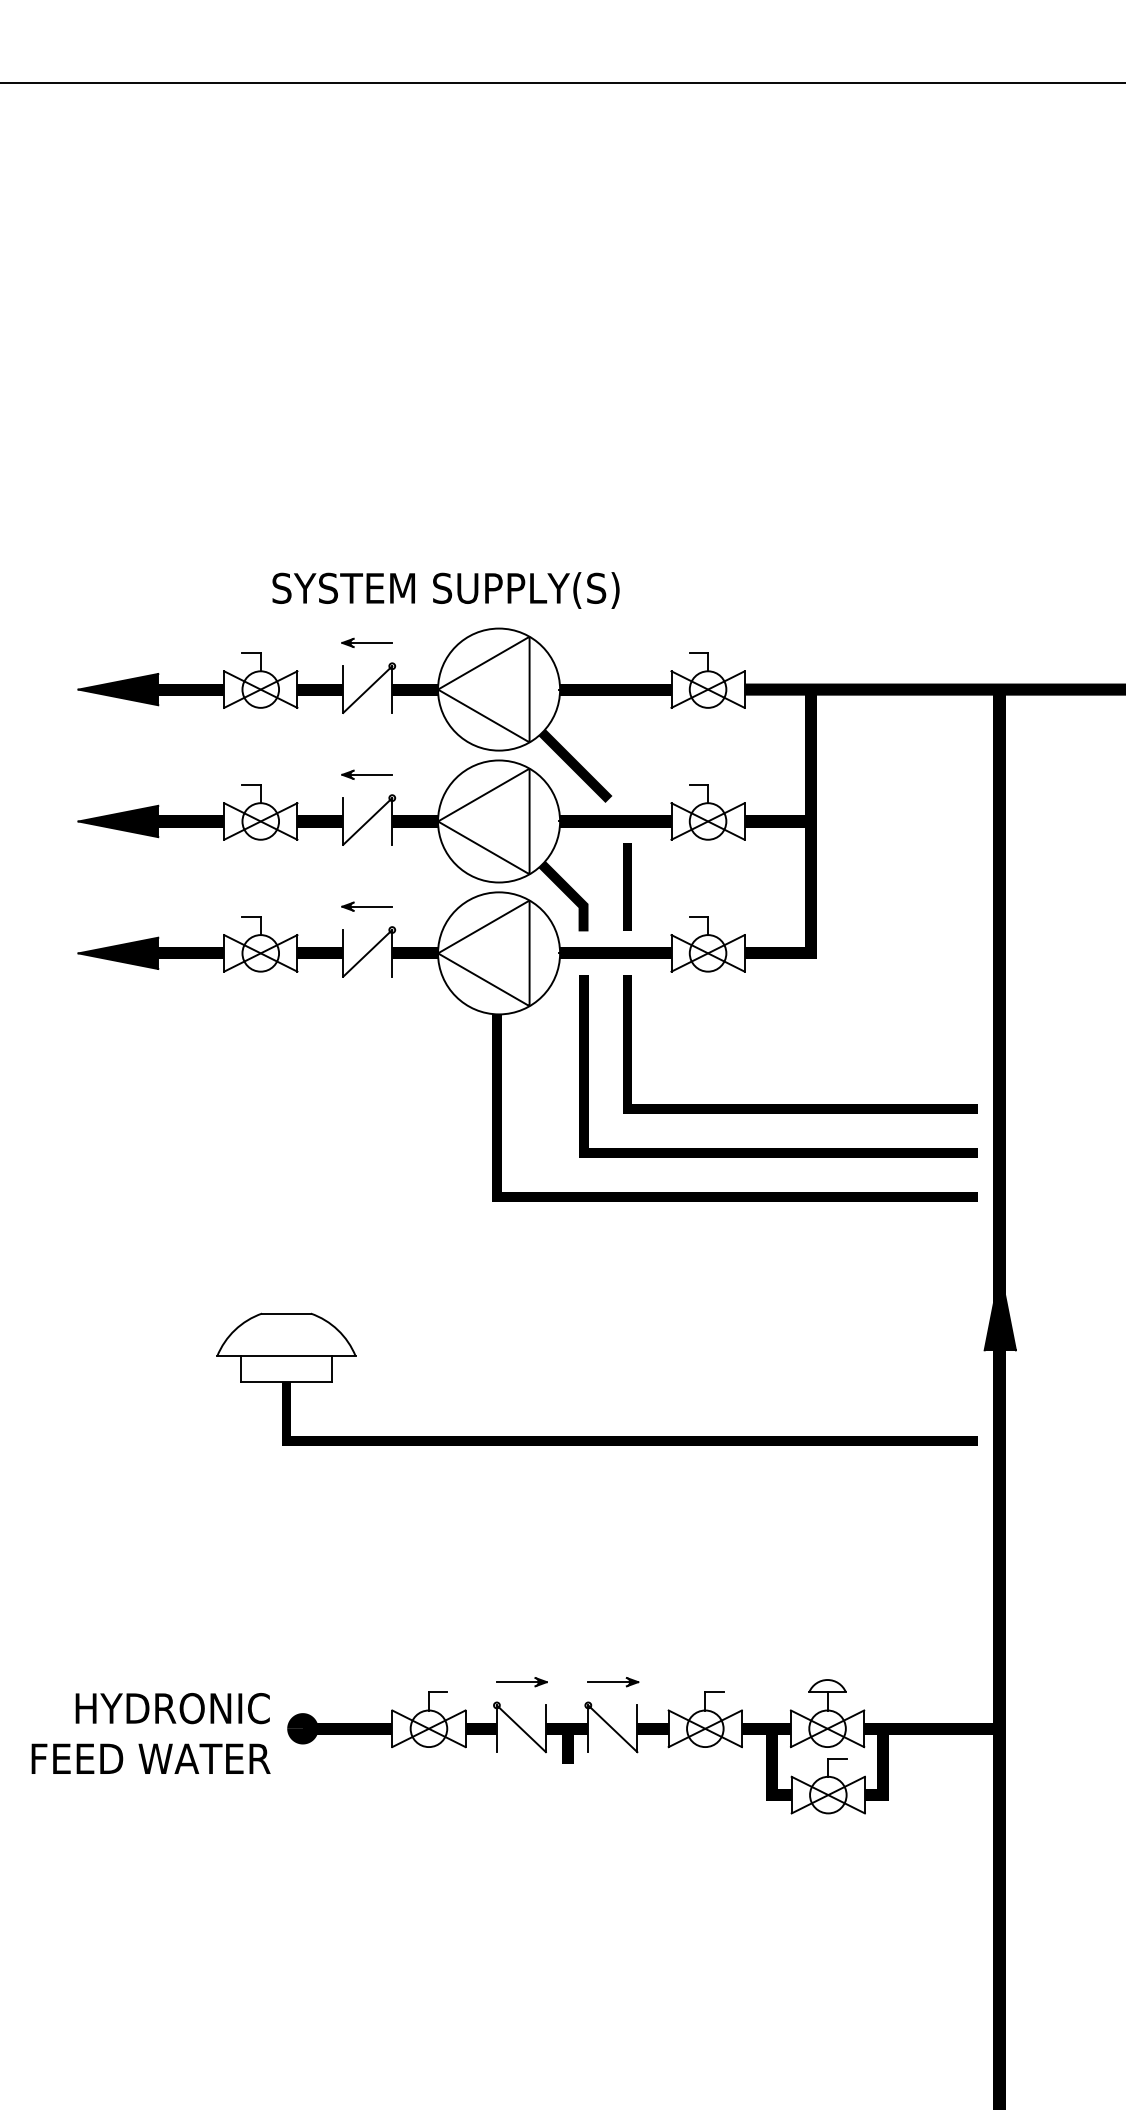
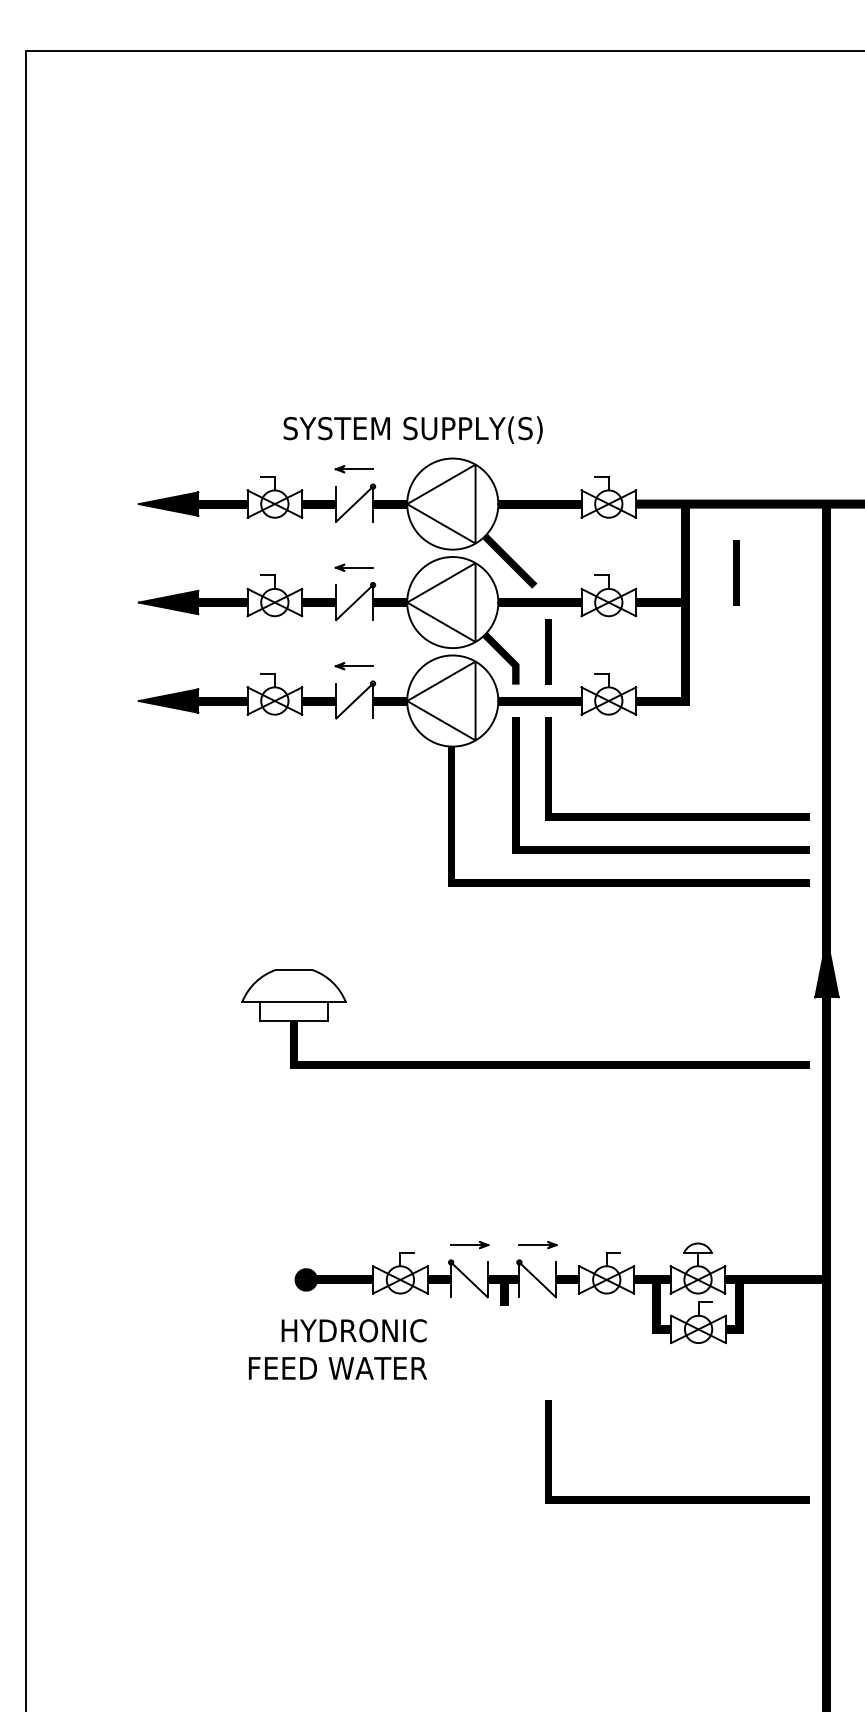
line: (879, 781) -> (736, 572), added
text: (151, 1733) -> (338, 1349), moved
line: (800, 2018) -> (677, 1496), added

